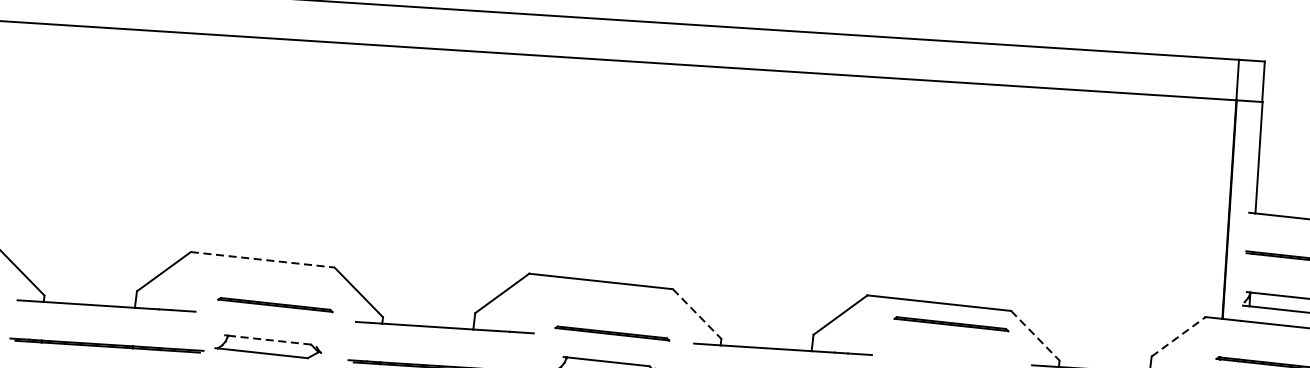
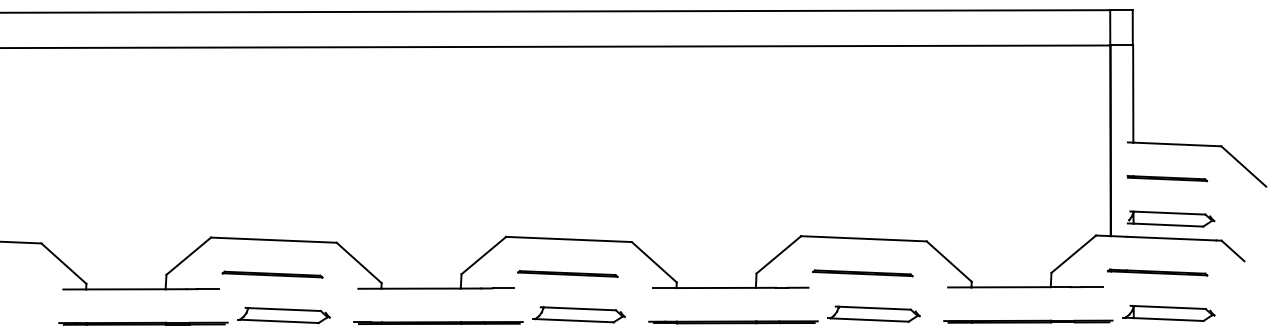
line: (262, 260) -> (273, 240), dashed -> solid
line: (275, 304) -> (272, 274), moved
line: (697, 314) -> (654, 262), dashed -> solid
line: (951, 324) -> (862, 273), moved
line: (612, 332) -> (567, 273), moved
line: (1035, 335) -> (949, 261), dashed -> solid
line: (1178, 337) -> (1073, 254), dashed -> solid
line: (269, 340) -> (284, 309), dashed -> solid

